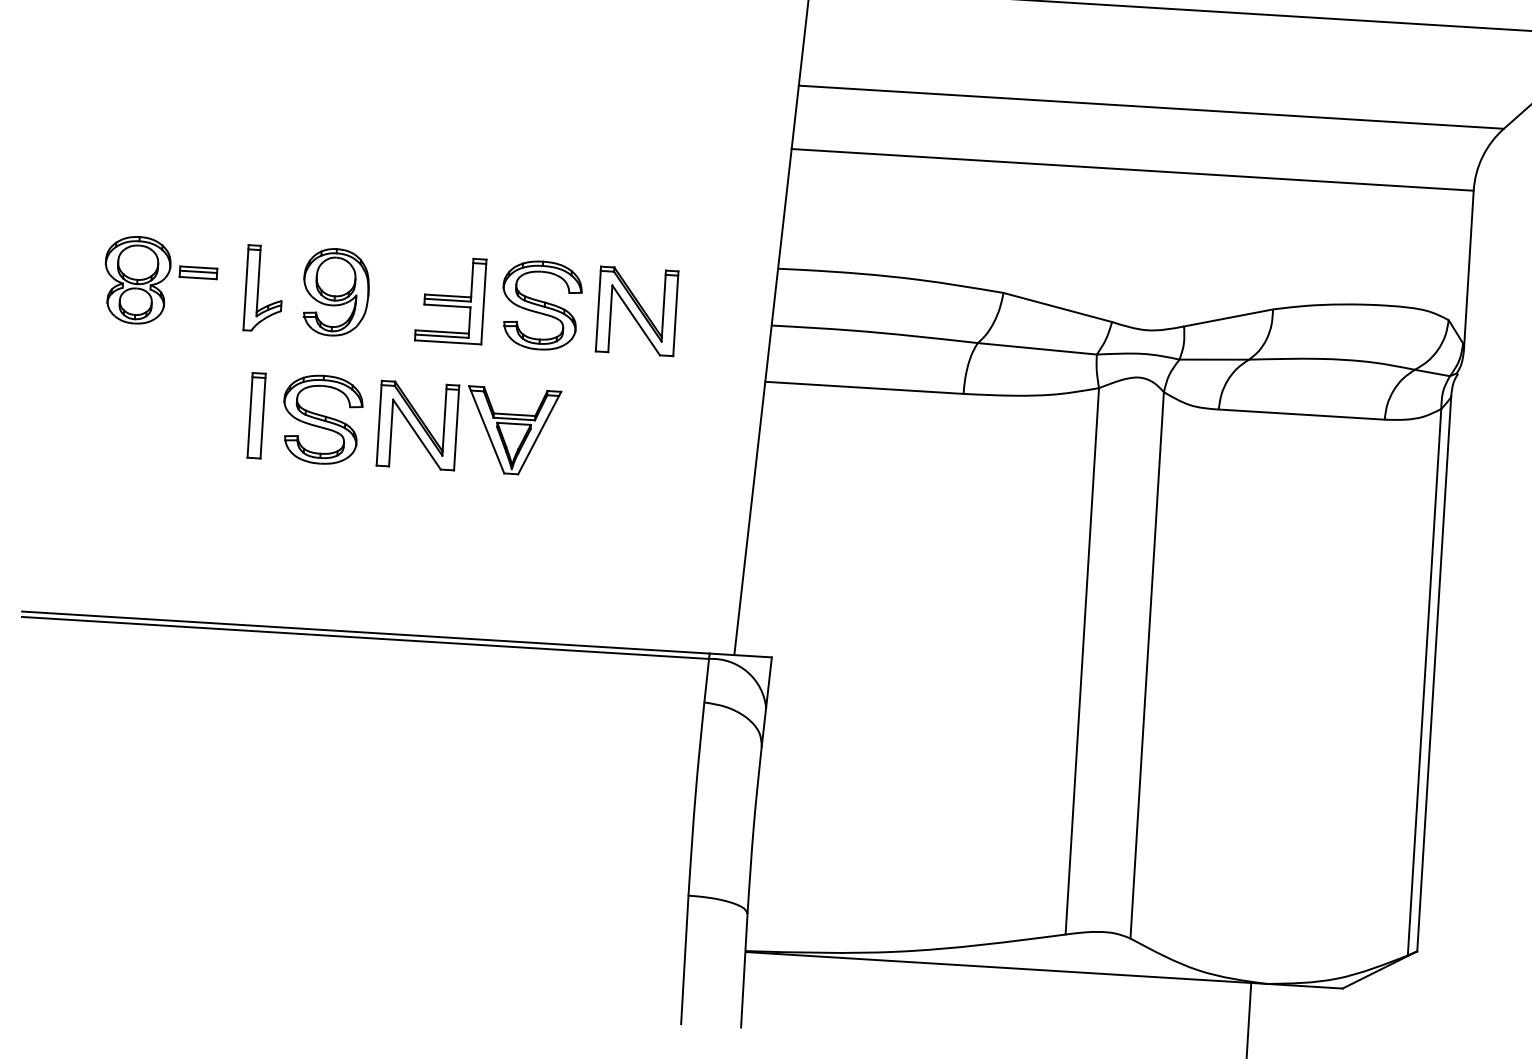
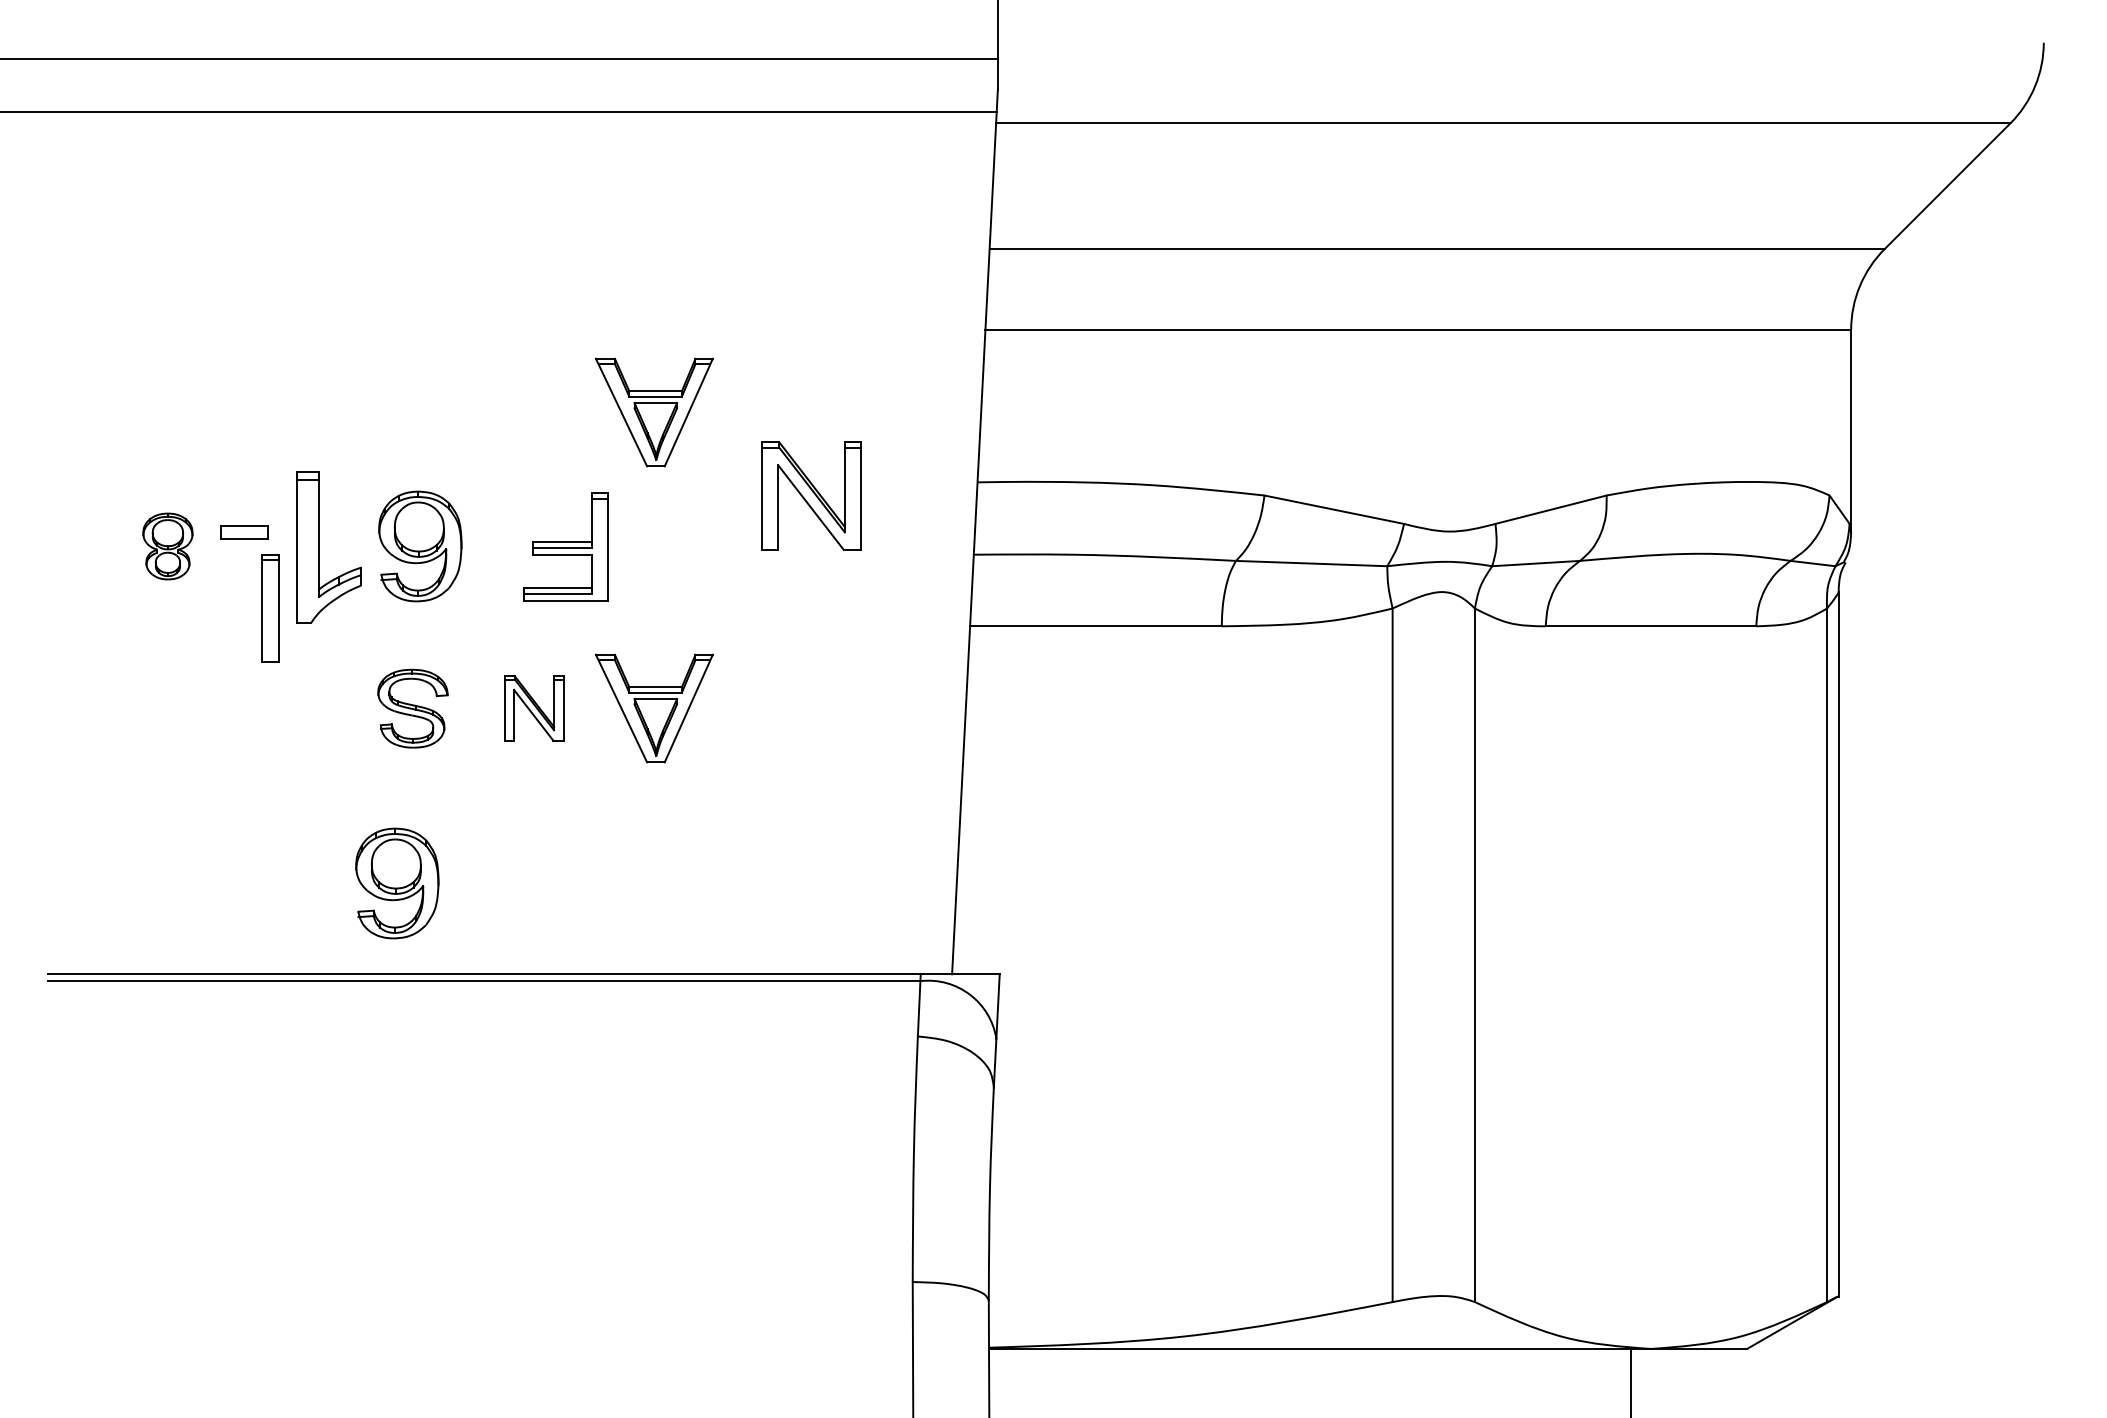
part: (526, 198) -> (653, 412), added
line: (198, 272) -> (244, 531), removed
part: (136, 280) -> (167, 546), size x0.6
part: (263, 288) -> (328, 546), size x1.4
part: (540, 304) -> (680, 546), removed
part: (637, 311) -> (811, 496), moved
part: (256, 415) -> (270, 608), moved
part: (322, 419) -> (412, 708), size x0.7
part: (417, 425) -> (533, 708), size x0.6
part: (301, 556) -> (397, 883), added

